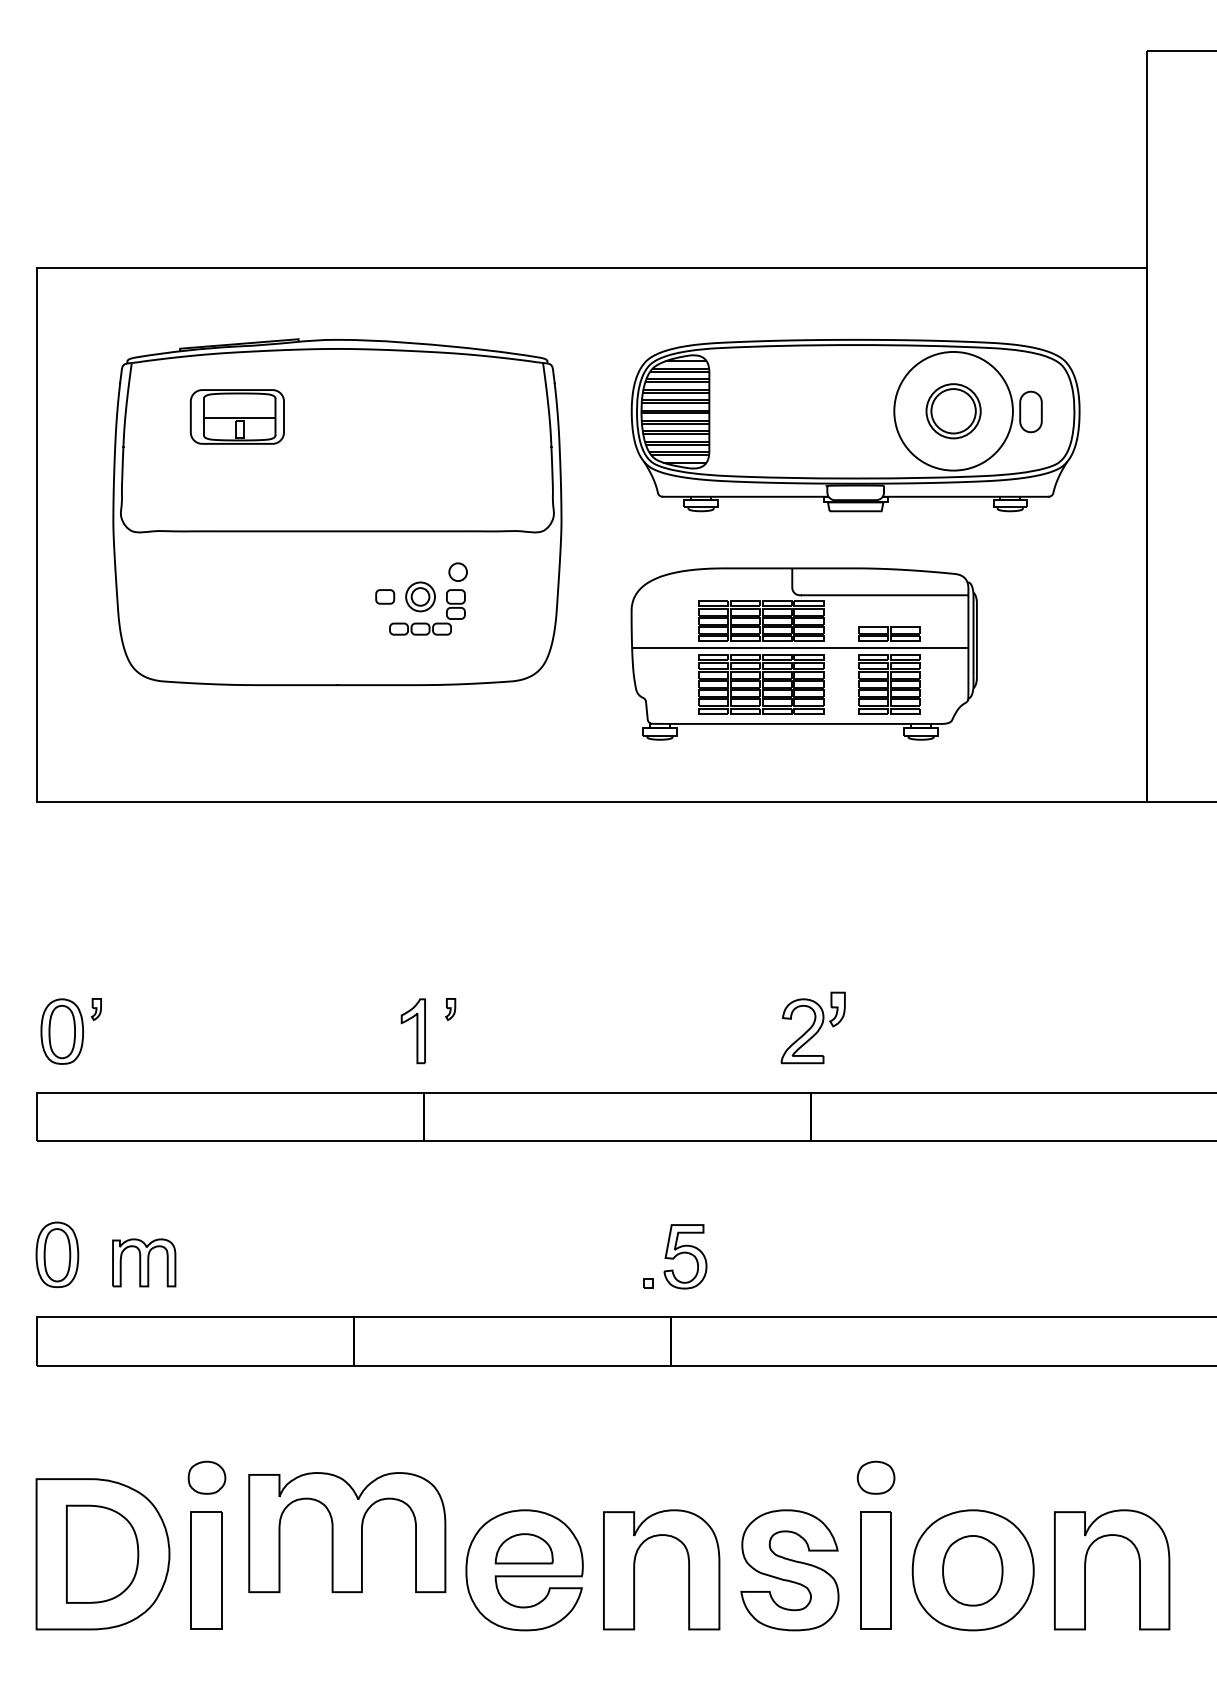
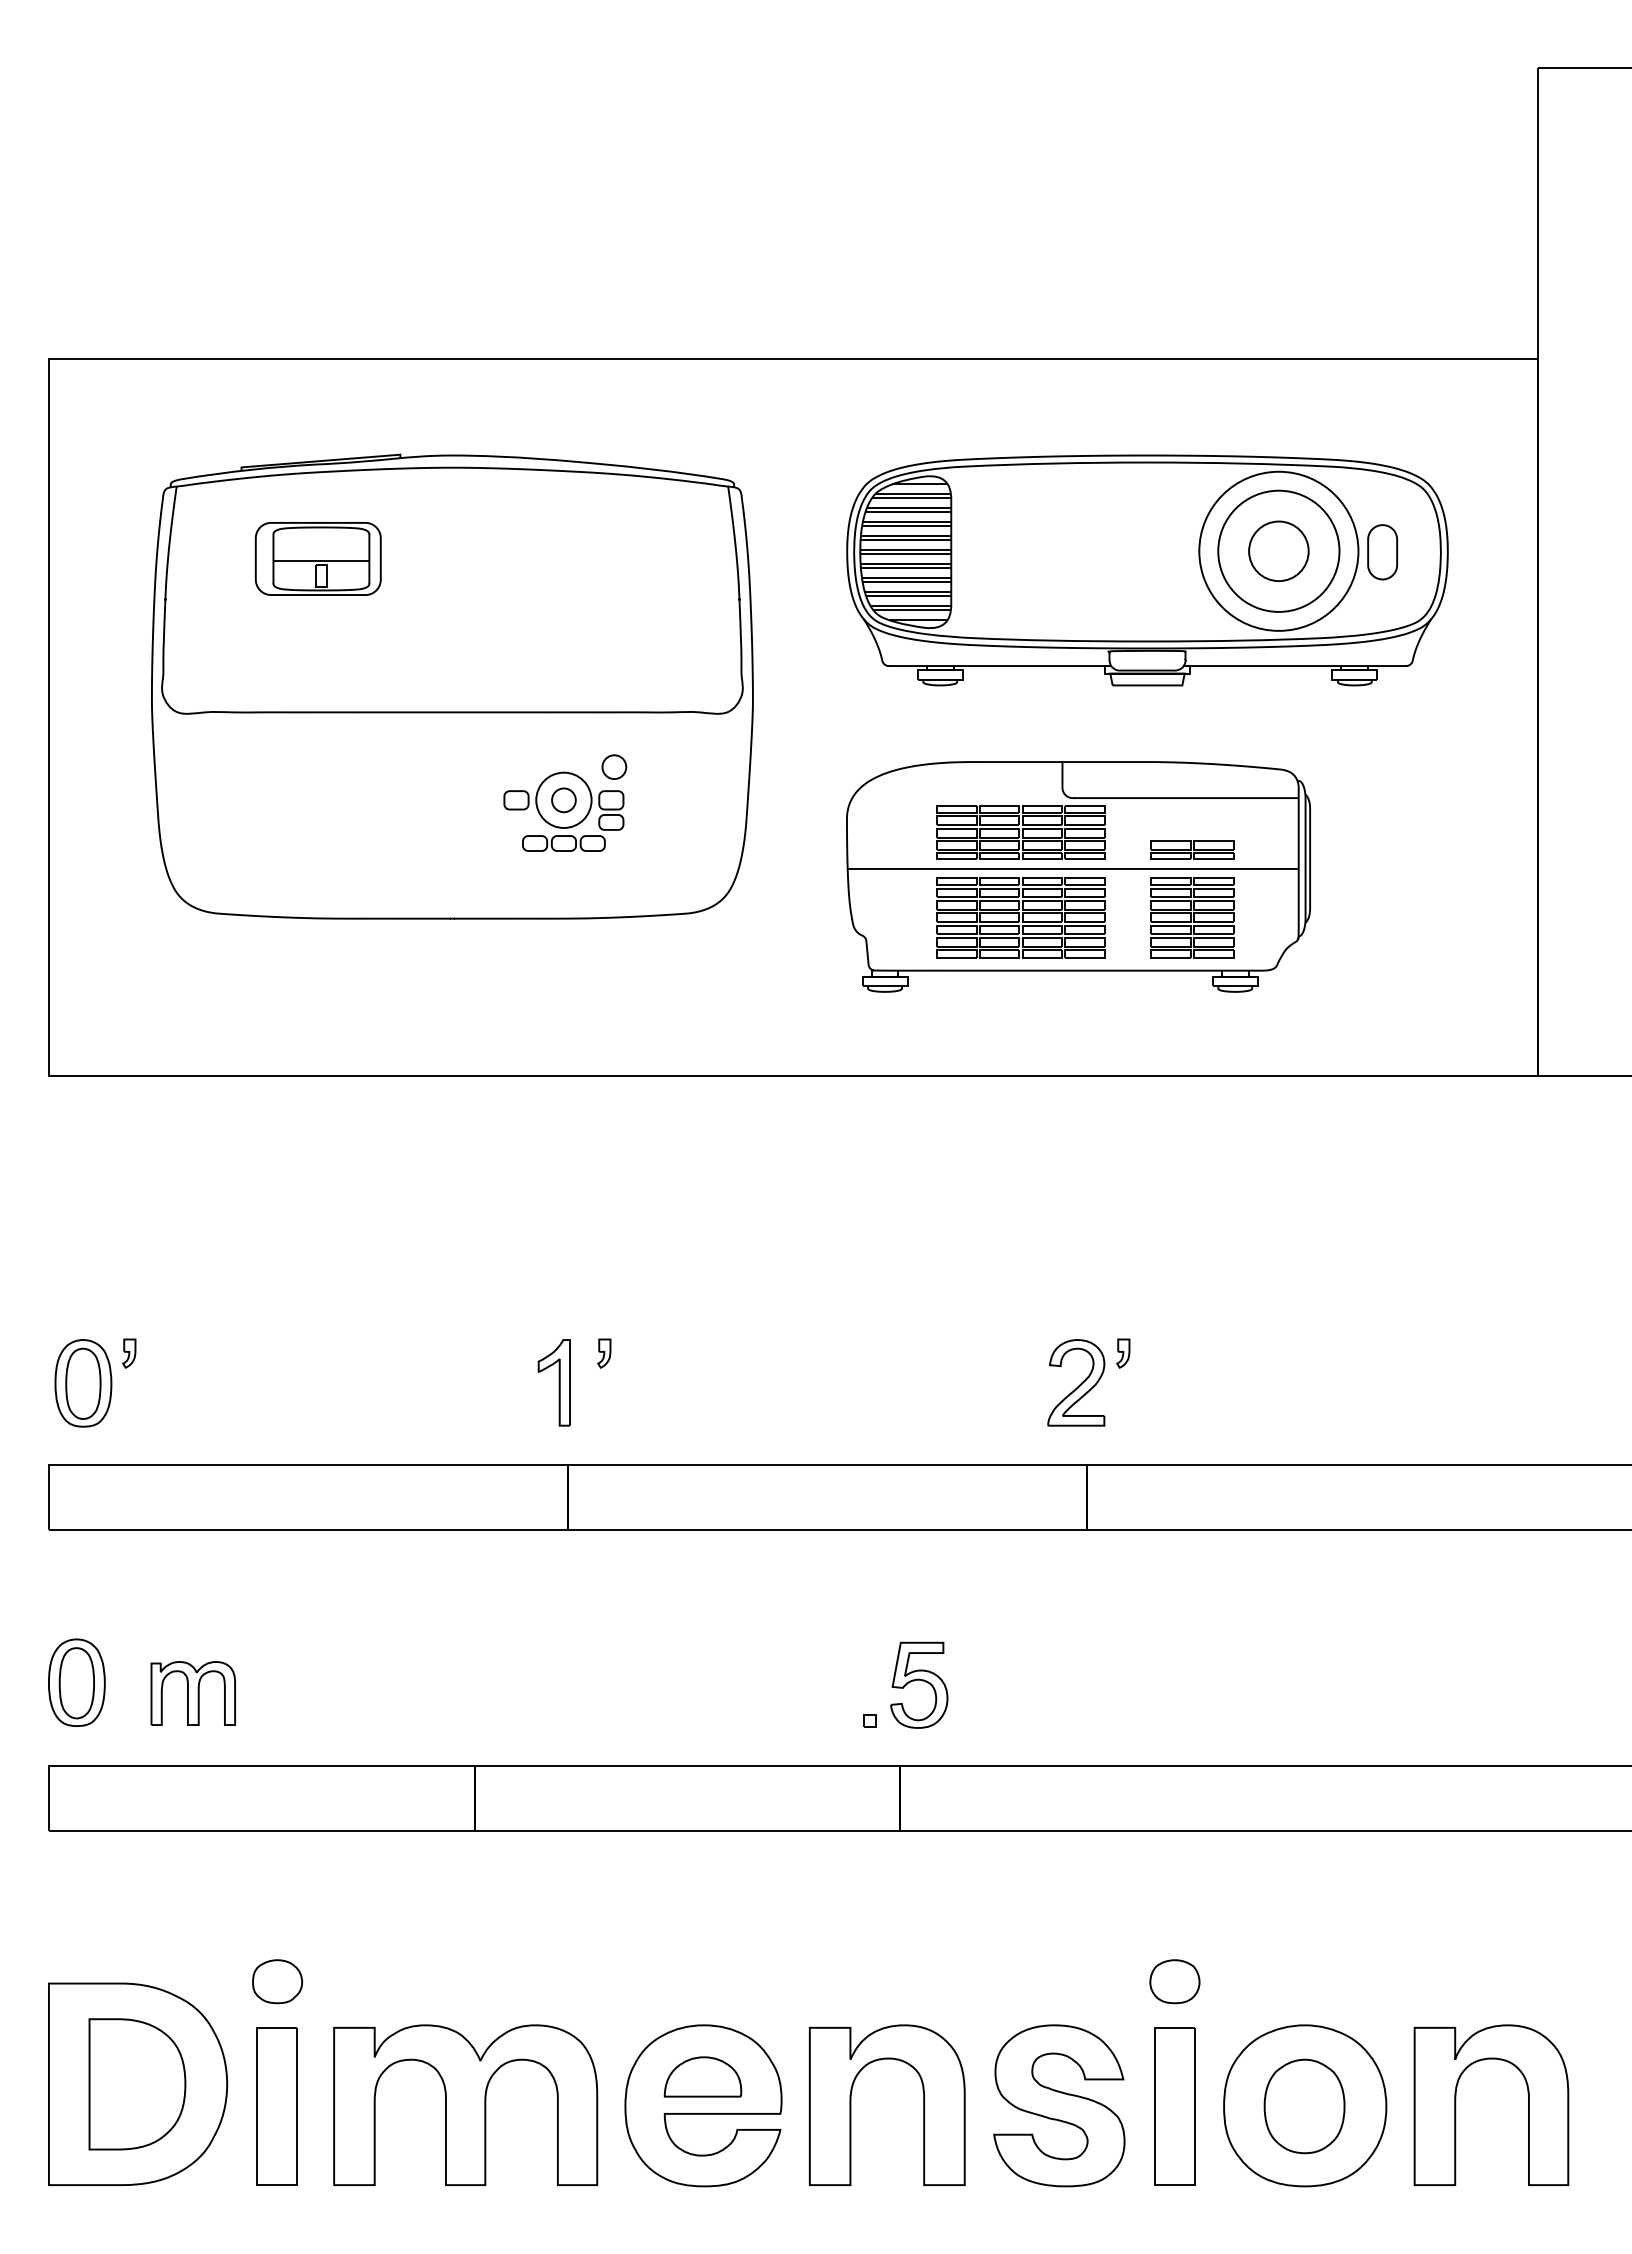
circle: (953, 410) -> (1278, 550), size x1.67
circle: (420, 597) -> (563, 800), size x1.43
part: (837, 1009) -> (1123, 1353), size x0.62
part: (347, 1532) -> (465, 2104), moved

